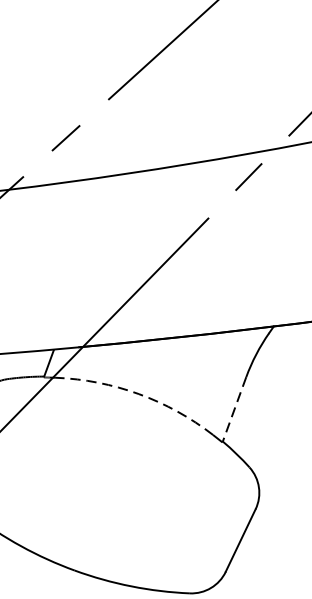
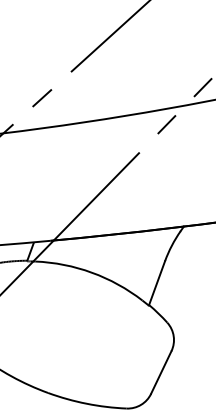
arc: (138, 393) -> (91, 272), dashed -> solid
line: (235, 409) -> (157, 283), dashed -> solid

